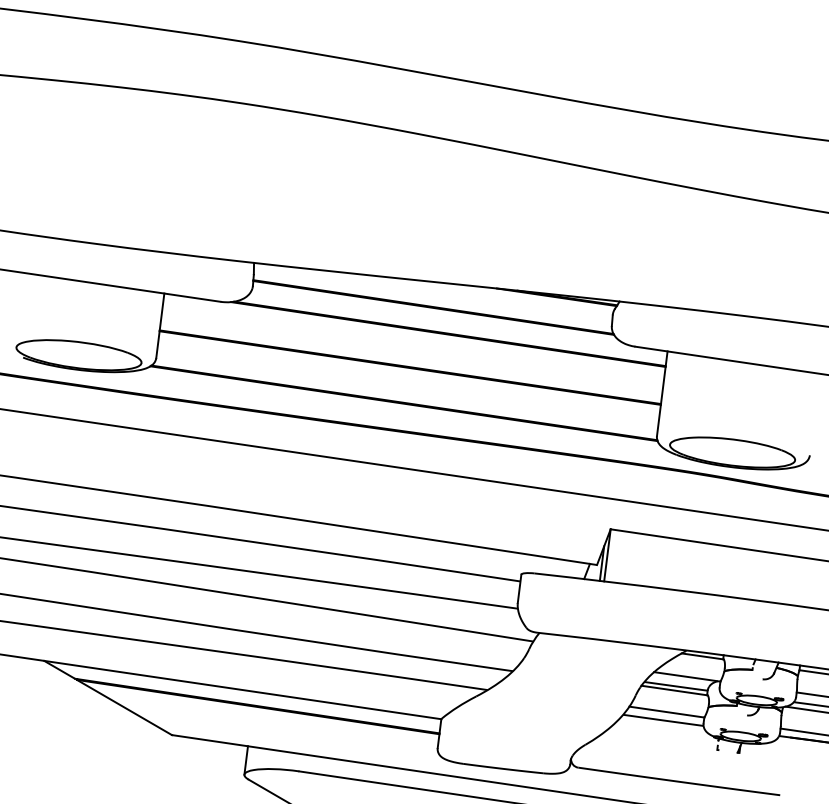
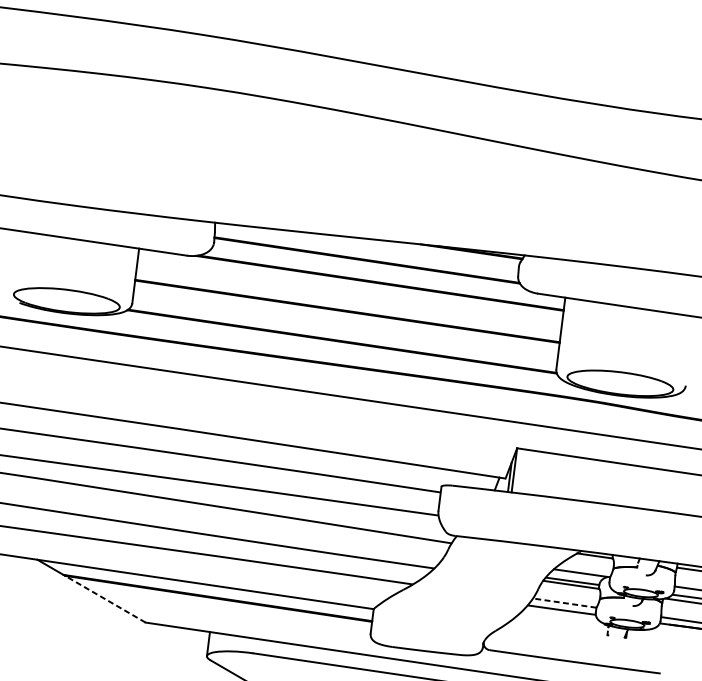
line: (124, 707) -> (105, 599), solid -> dashed
line: (666, 712) -> (564, 603), solid -> dashed

